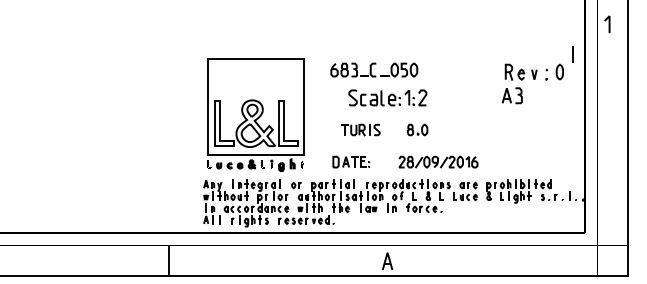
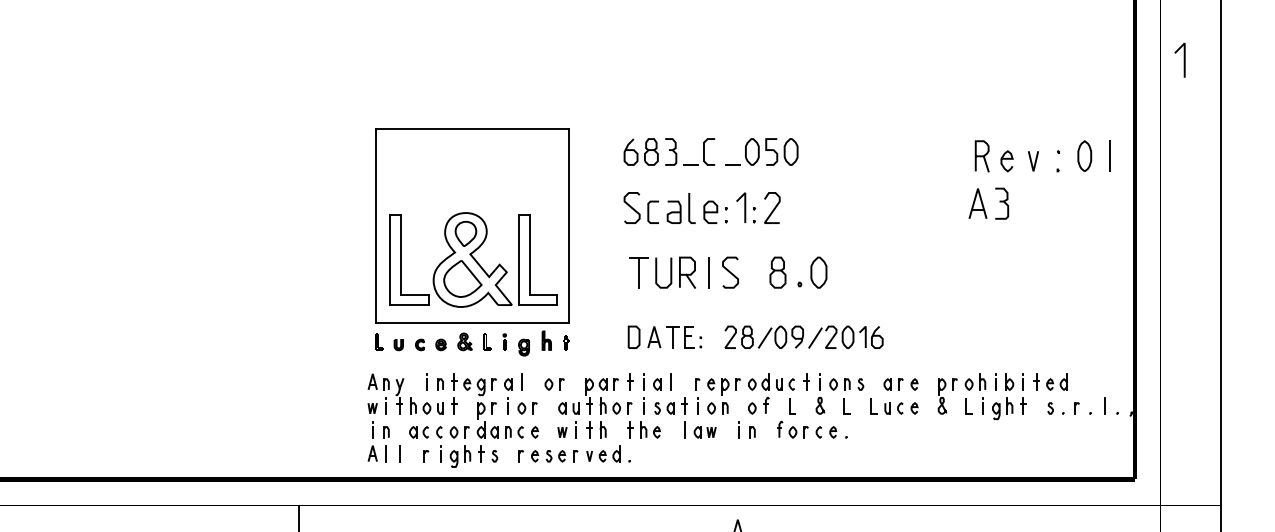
line: (572, 54) -> (1110, 156), moved
part: (387, 97) -> (701, 207), moved
part: (360, 129) -> (683, 271), size x1.43
part: (417, 129) -> (798, 271), size x1.43
part: (438, 161) -> (804, 336), moved

